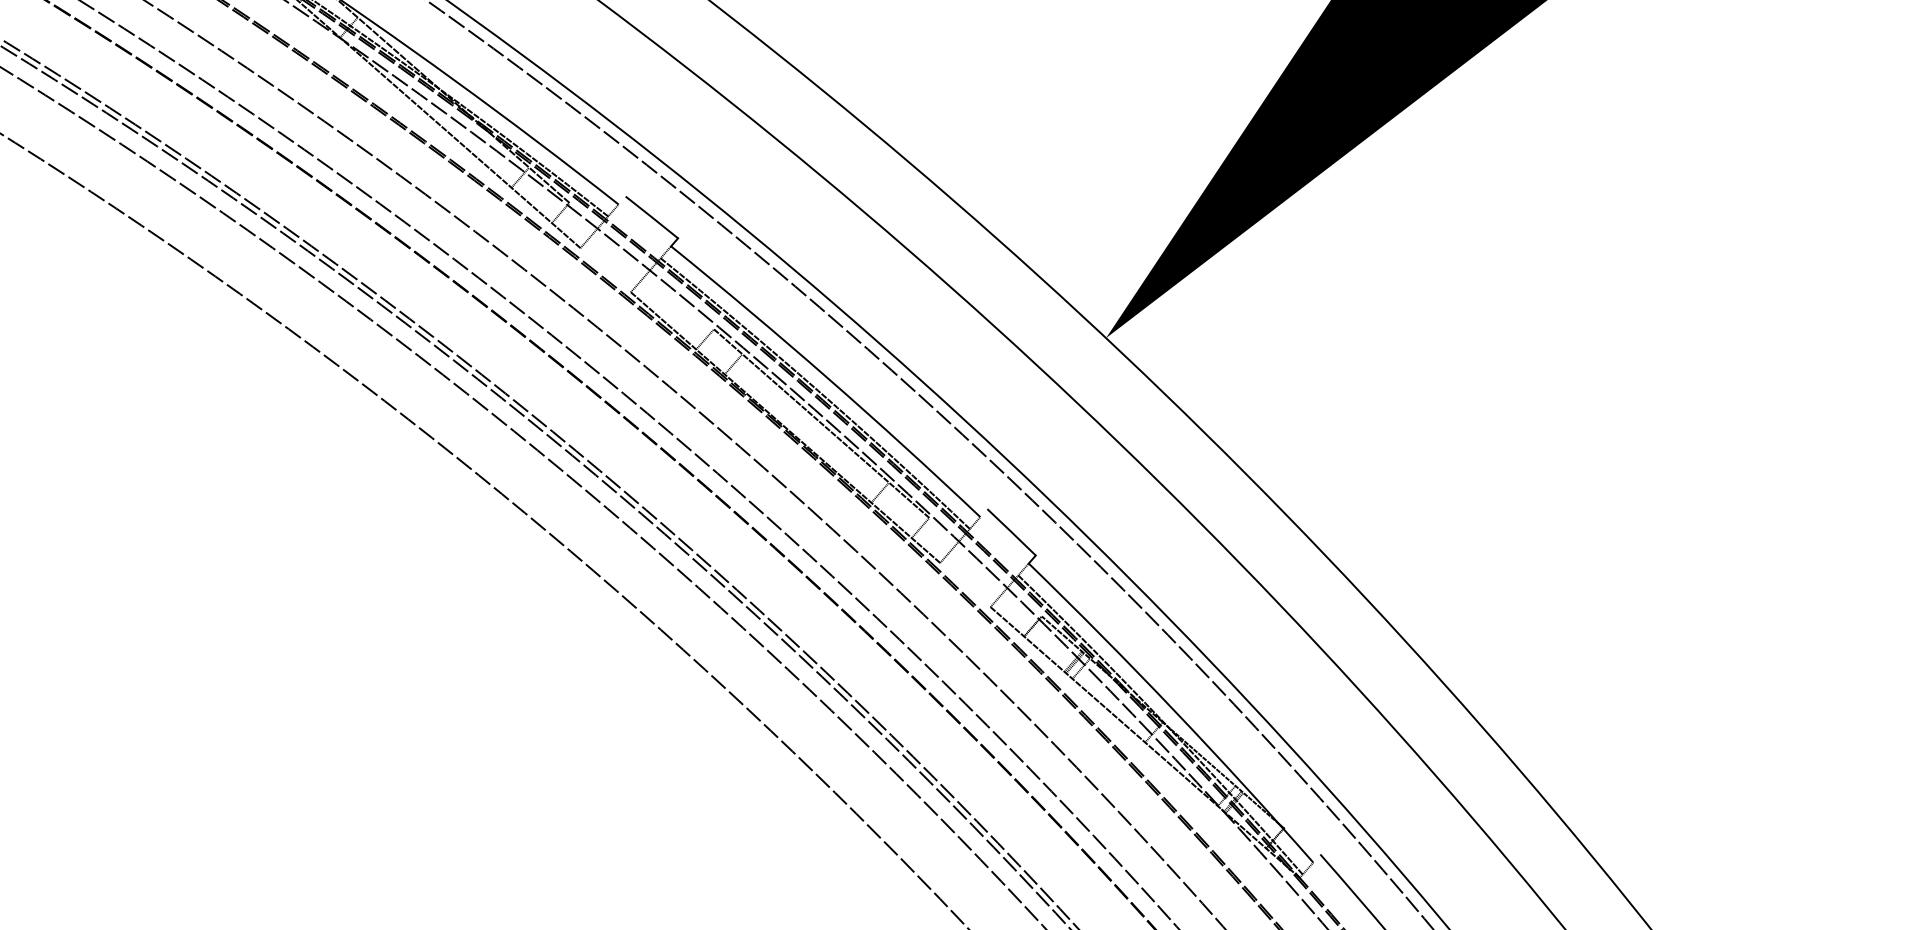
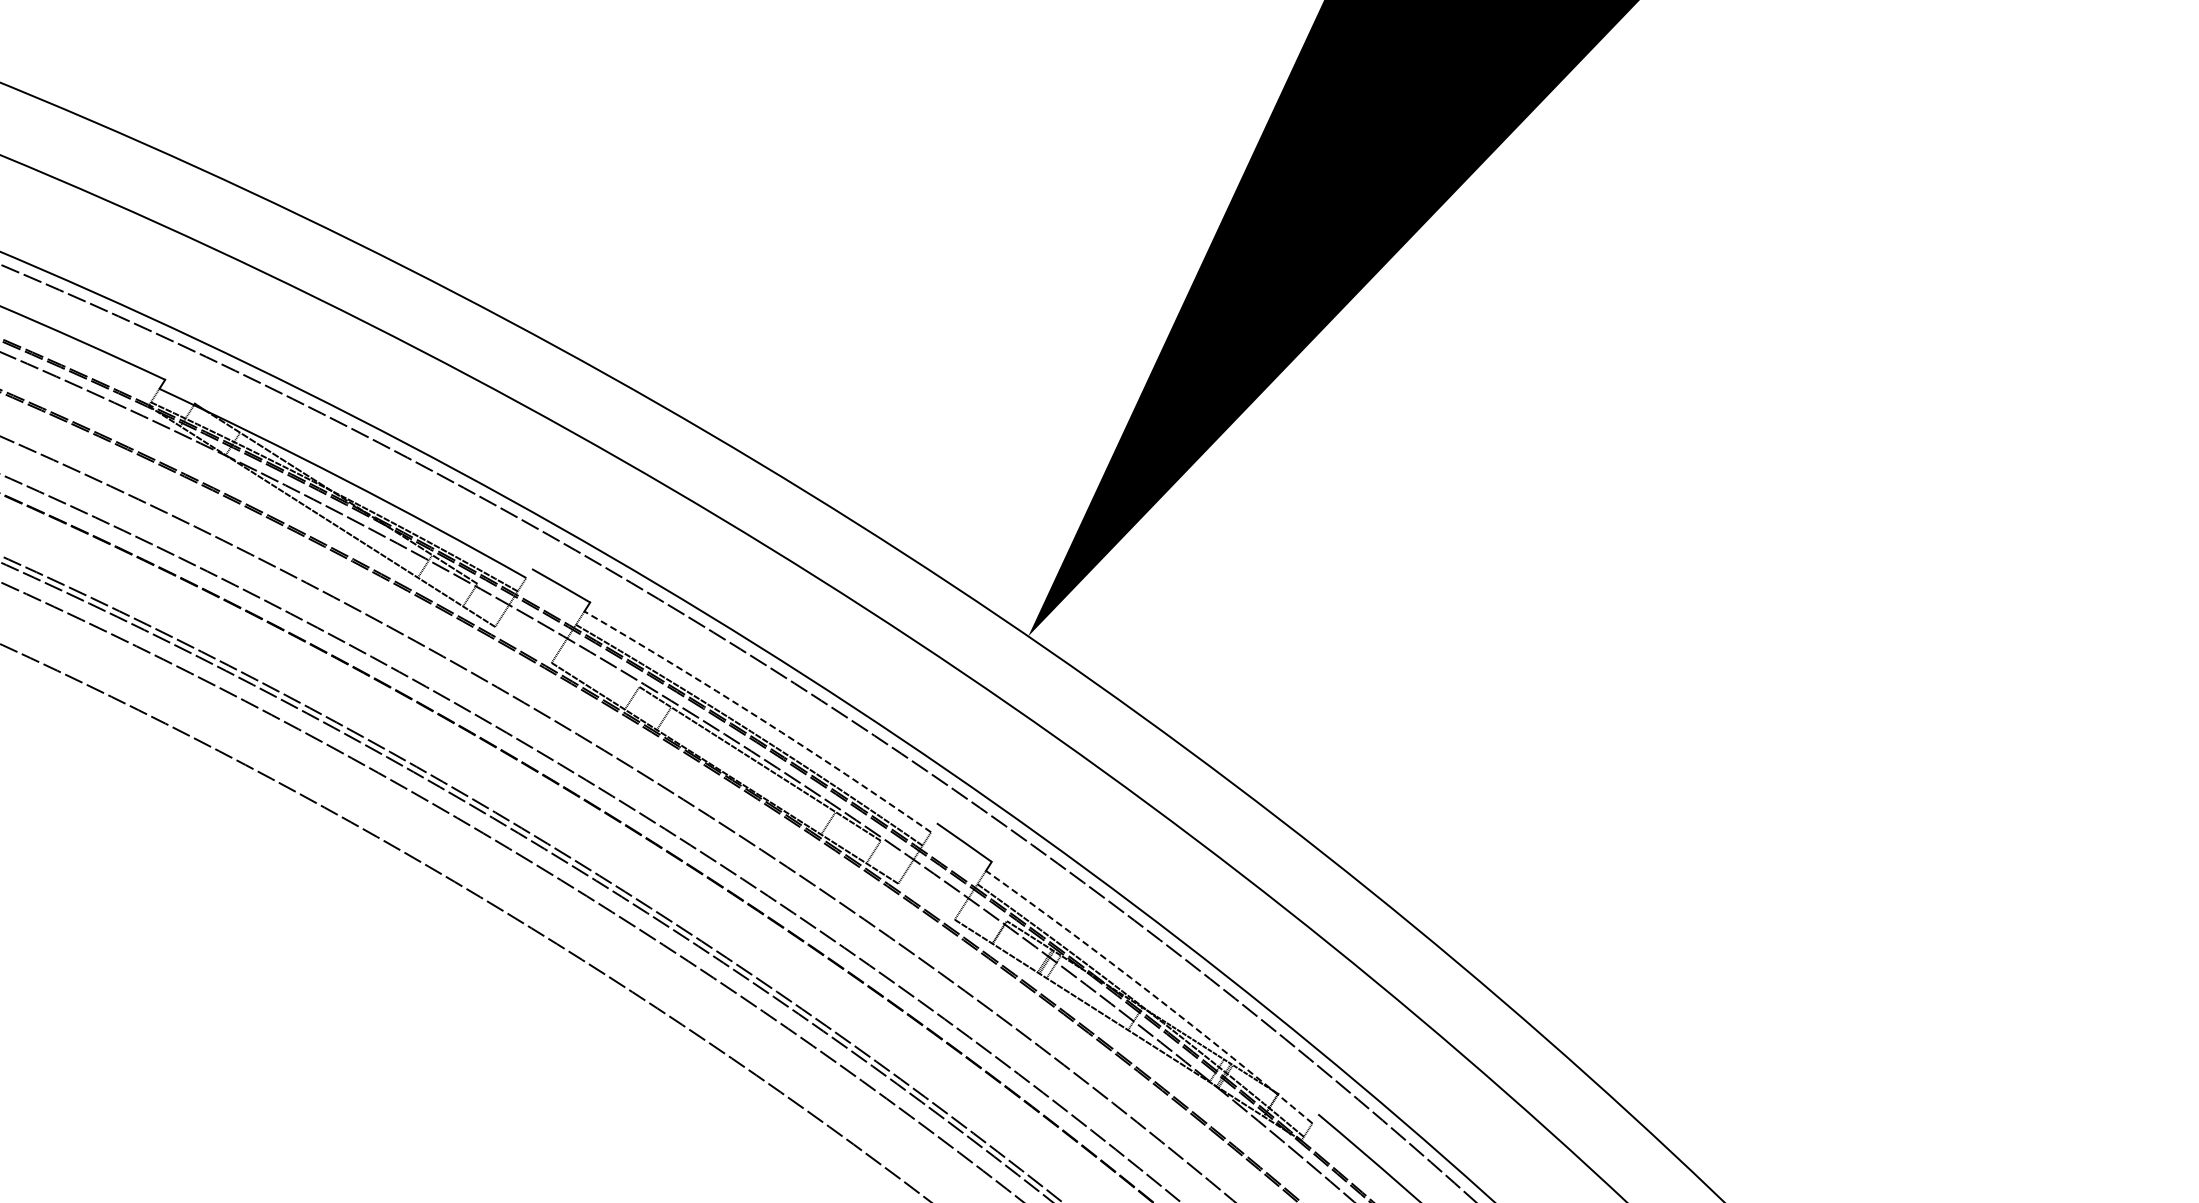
arc: (827, 378) -> (759, 718), solid -> dashed
arc: (1173, 709) -> (1151, 993), solid -> dashed

